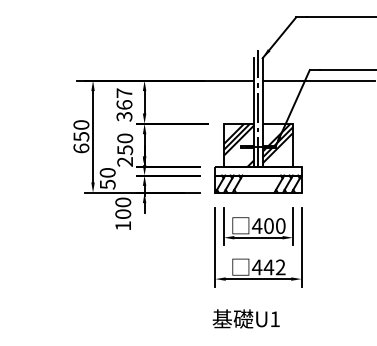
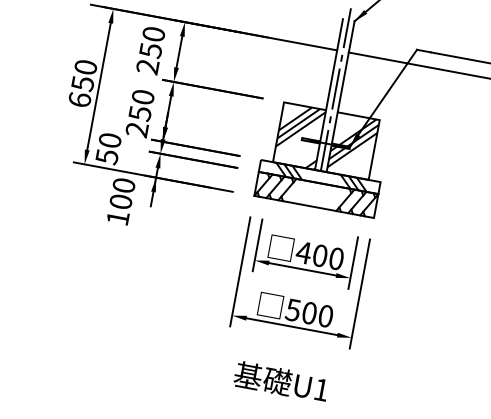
text: (124, 104) -> (150, 49), 367 -> 250
hatch: (259, 170) -> (321, 176), added
text: (268, 267) -> (308, 313), 442 -> 500
text: (245, 318) -> (280, 381), moved

